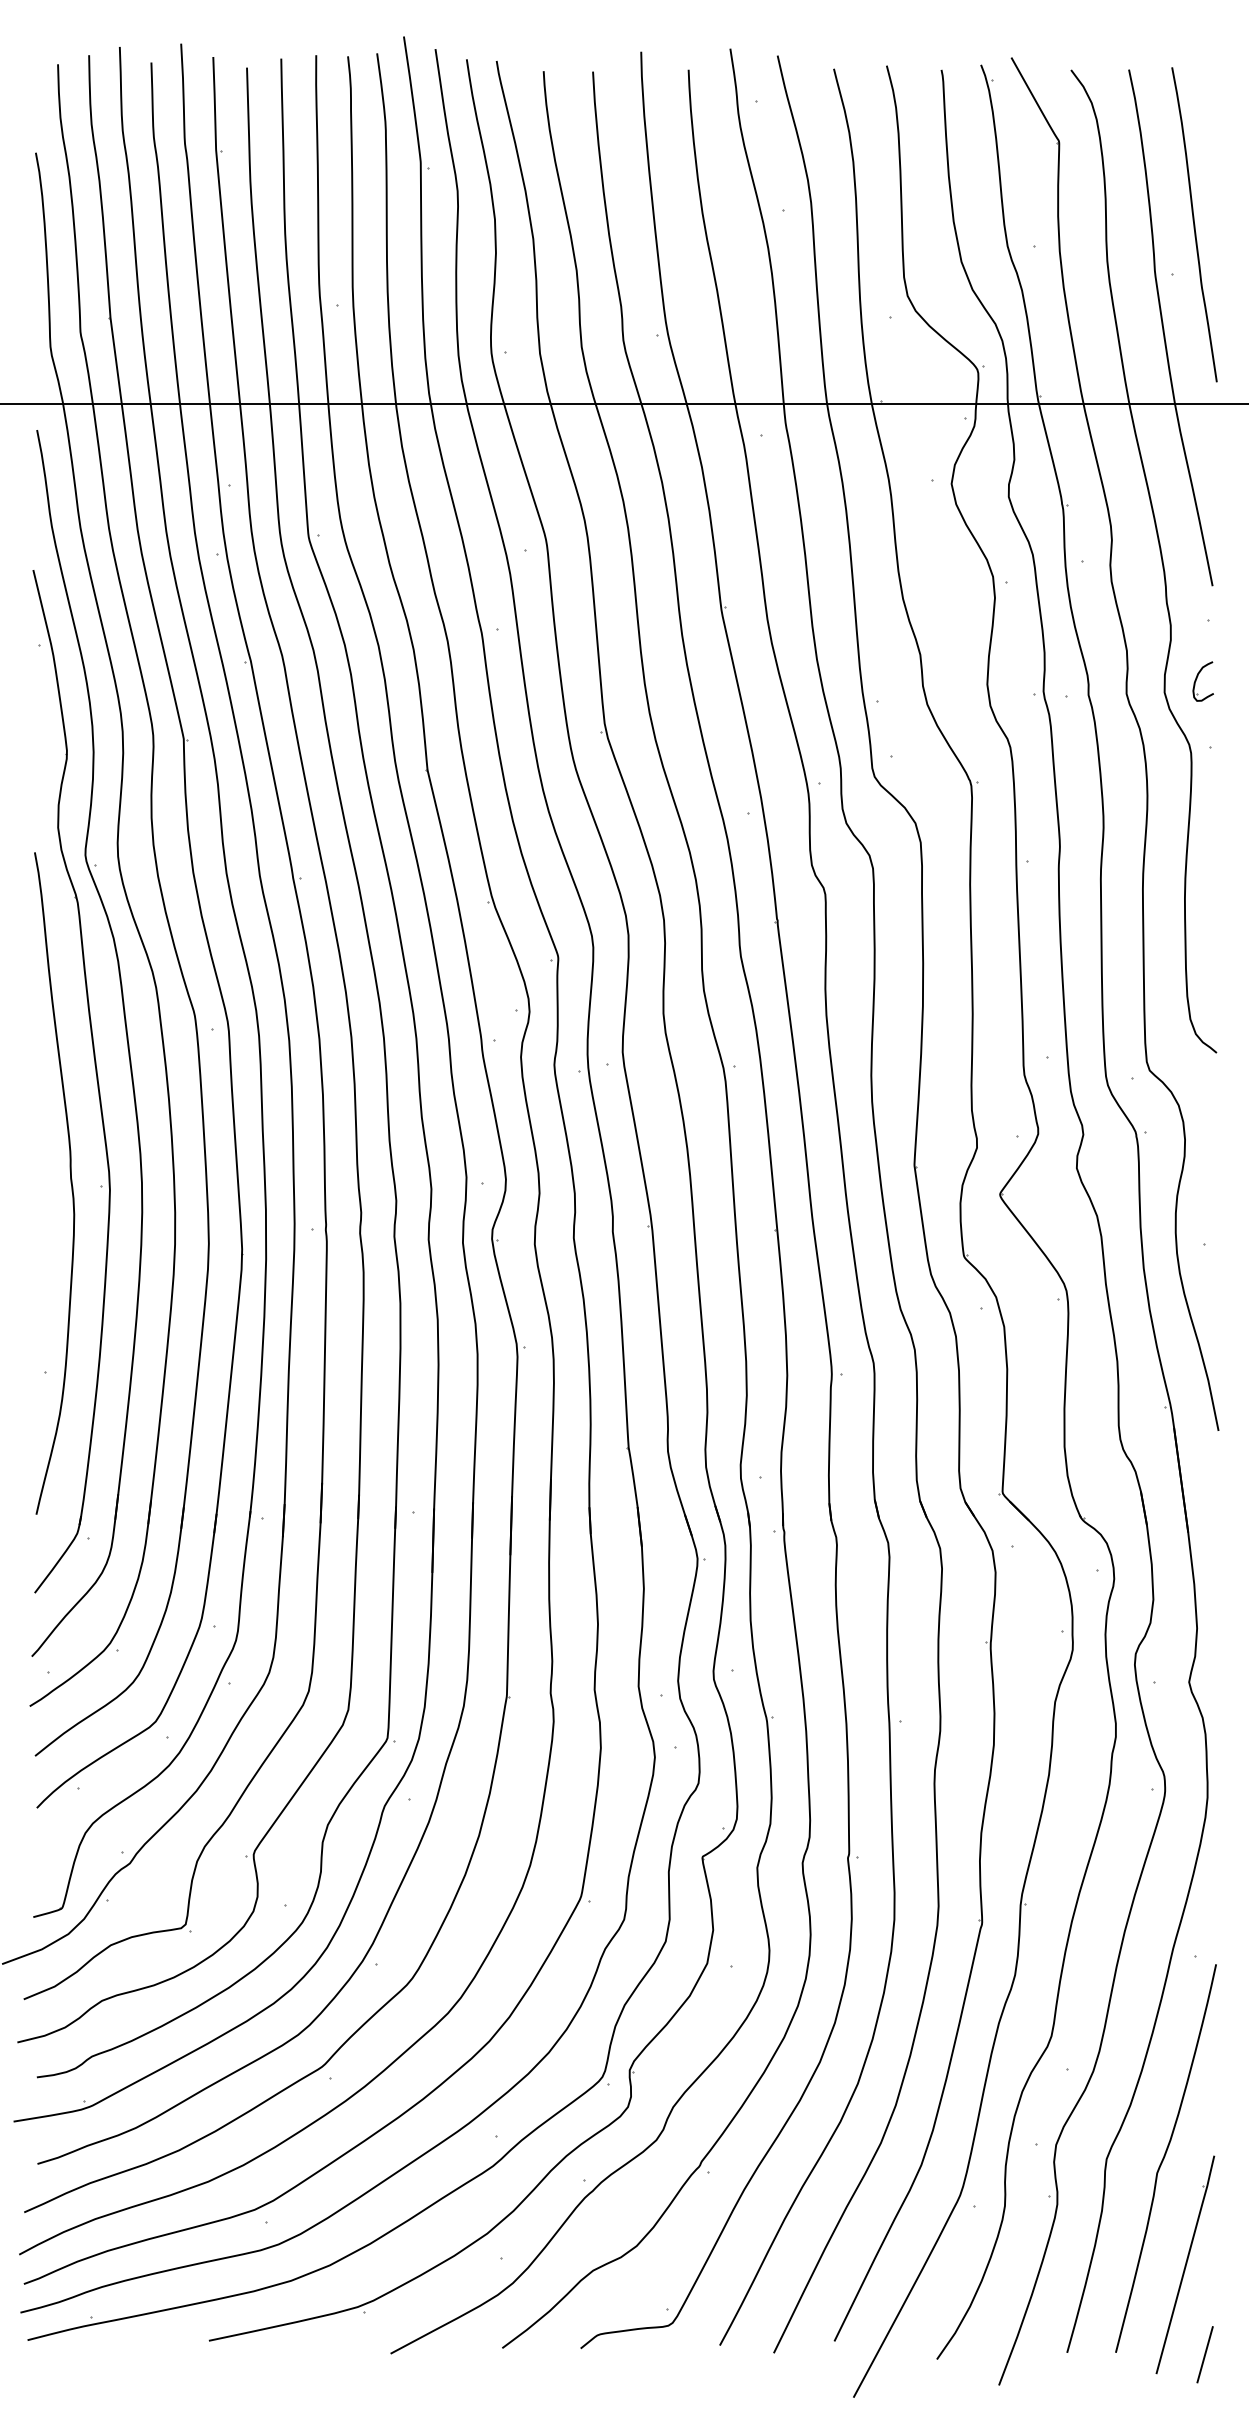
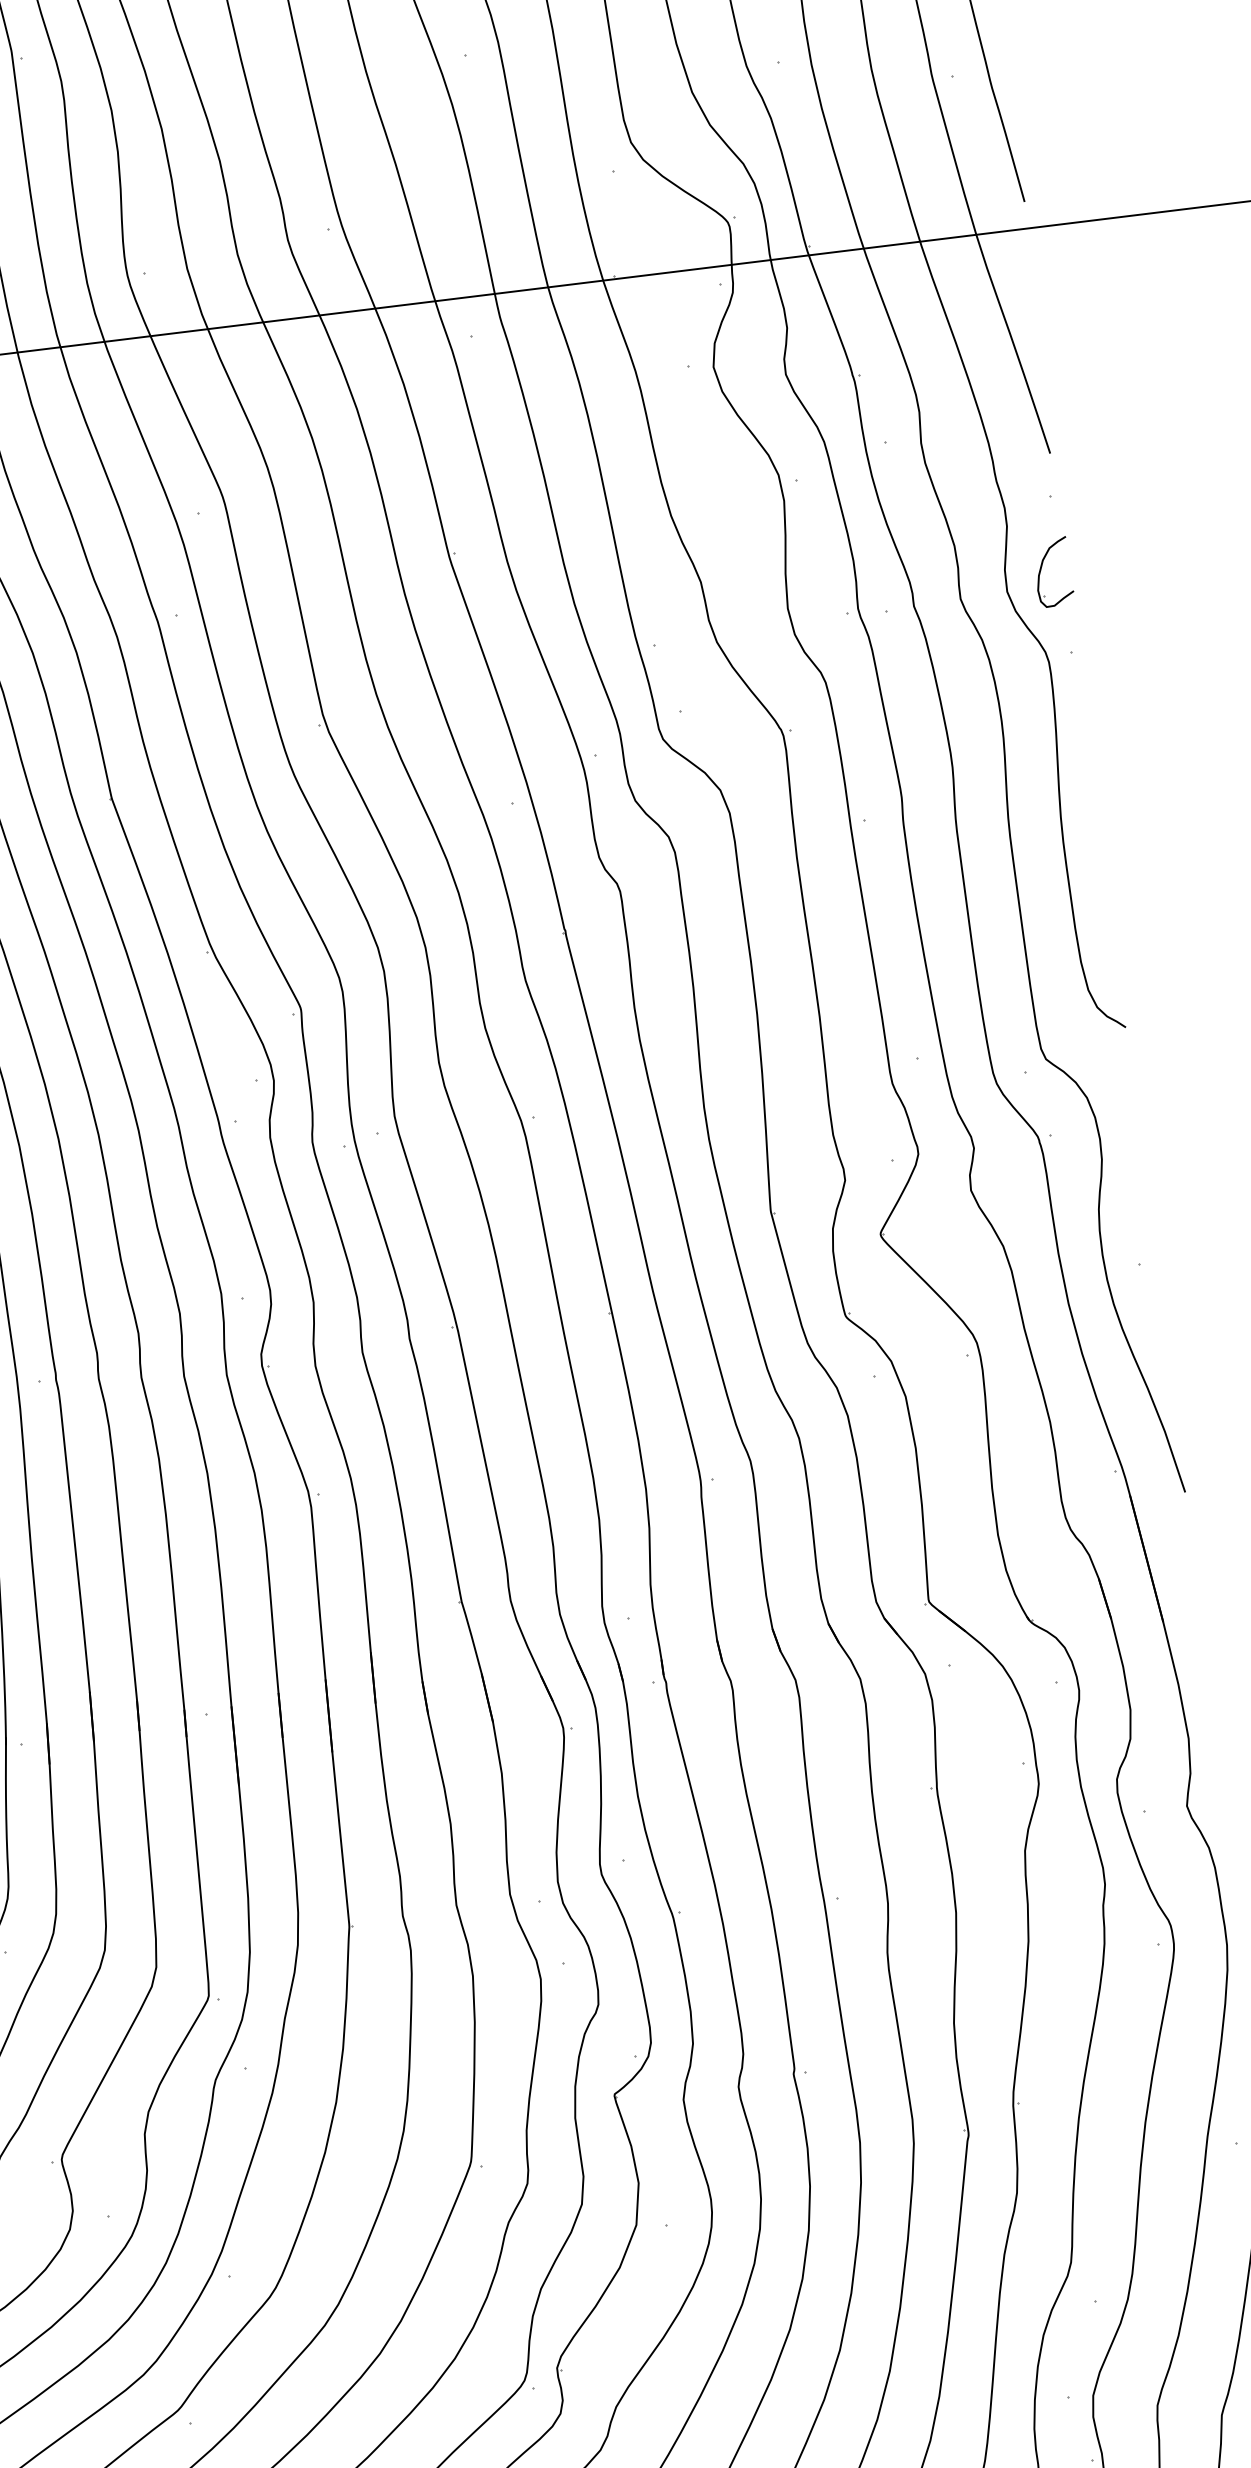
part: (1202, 681) -> (1052, 572), size x1.4

